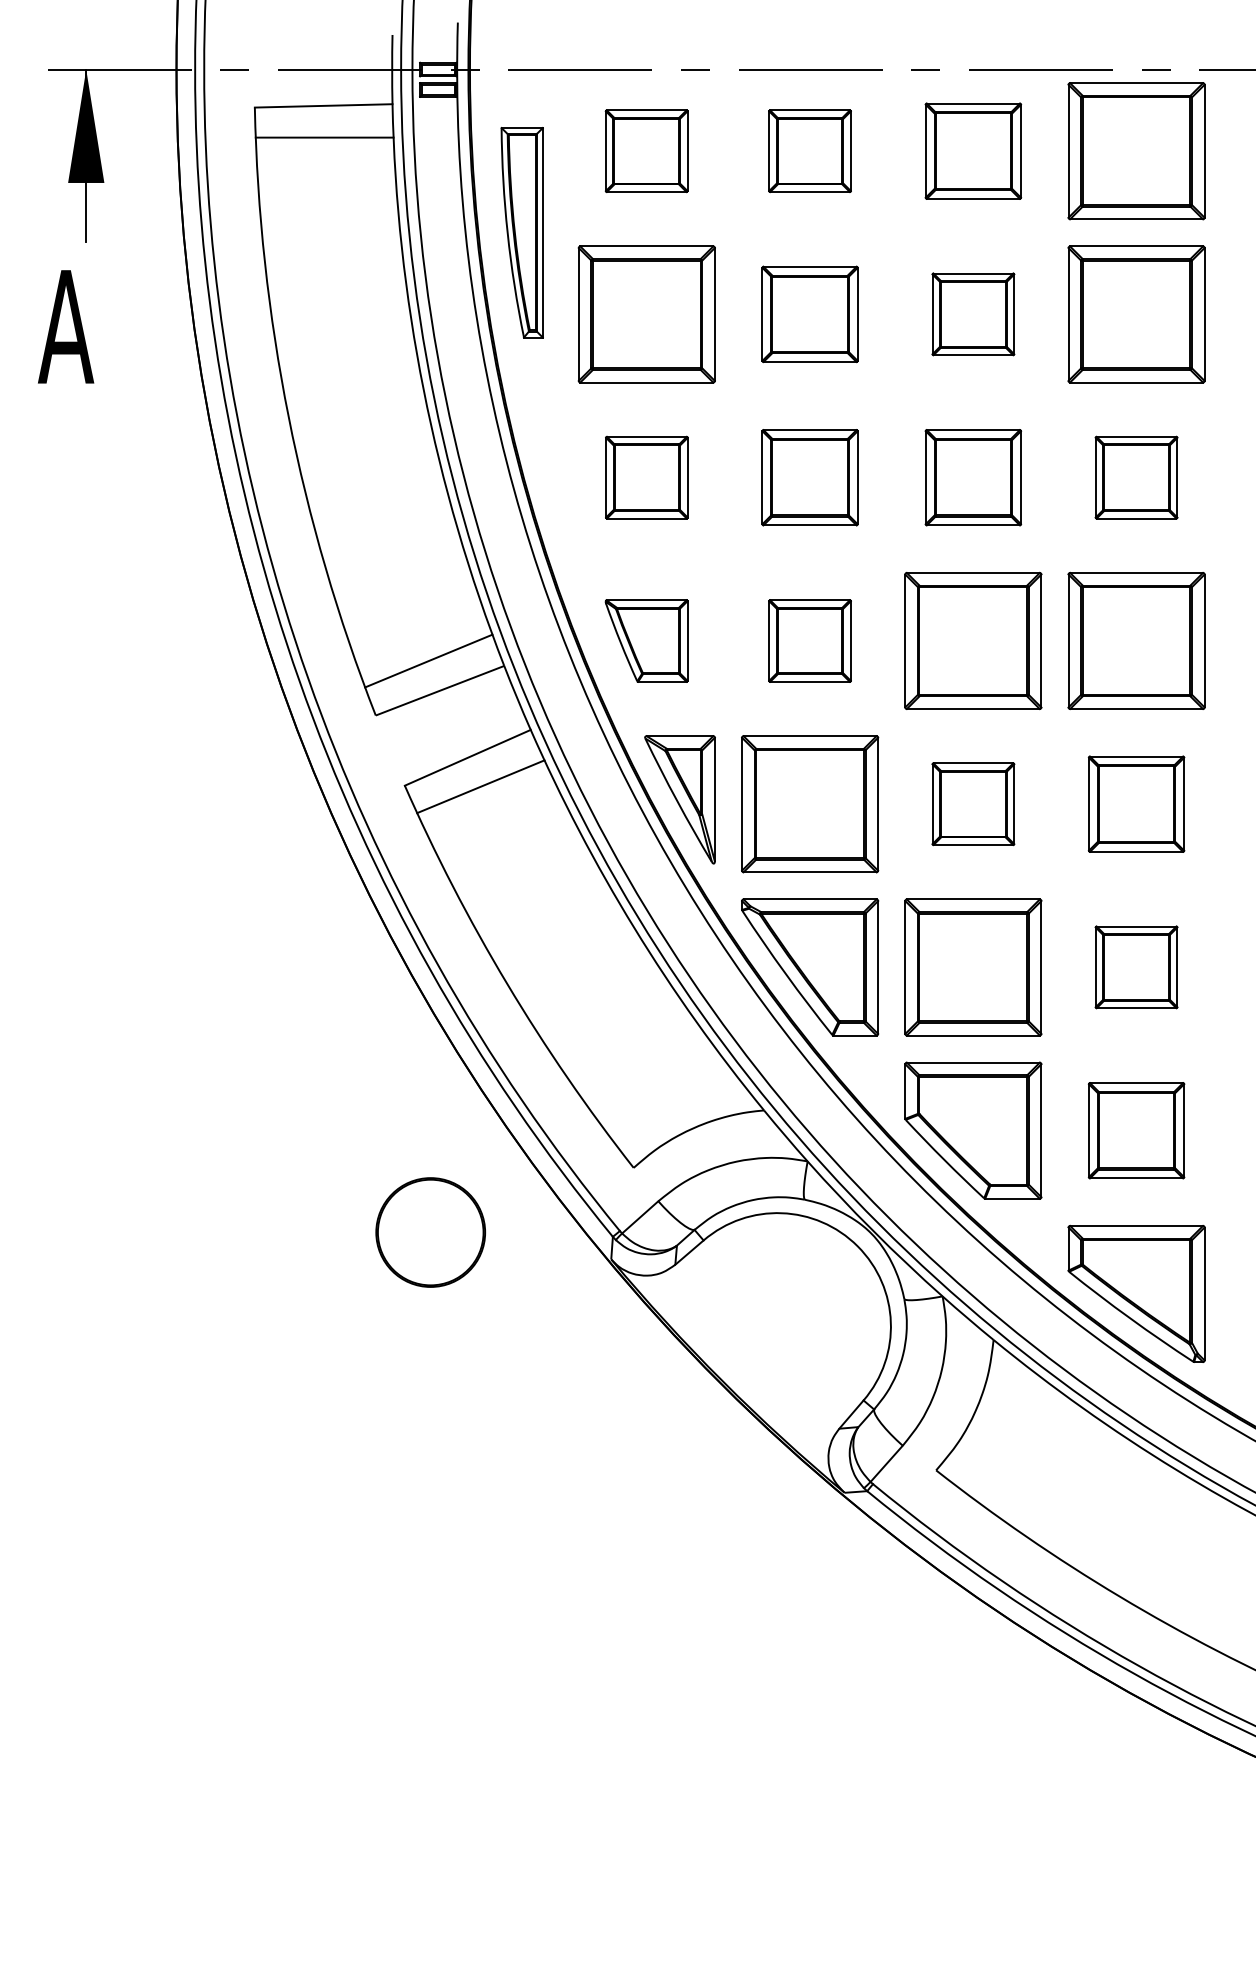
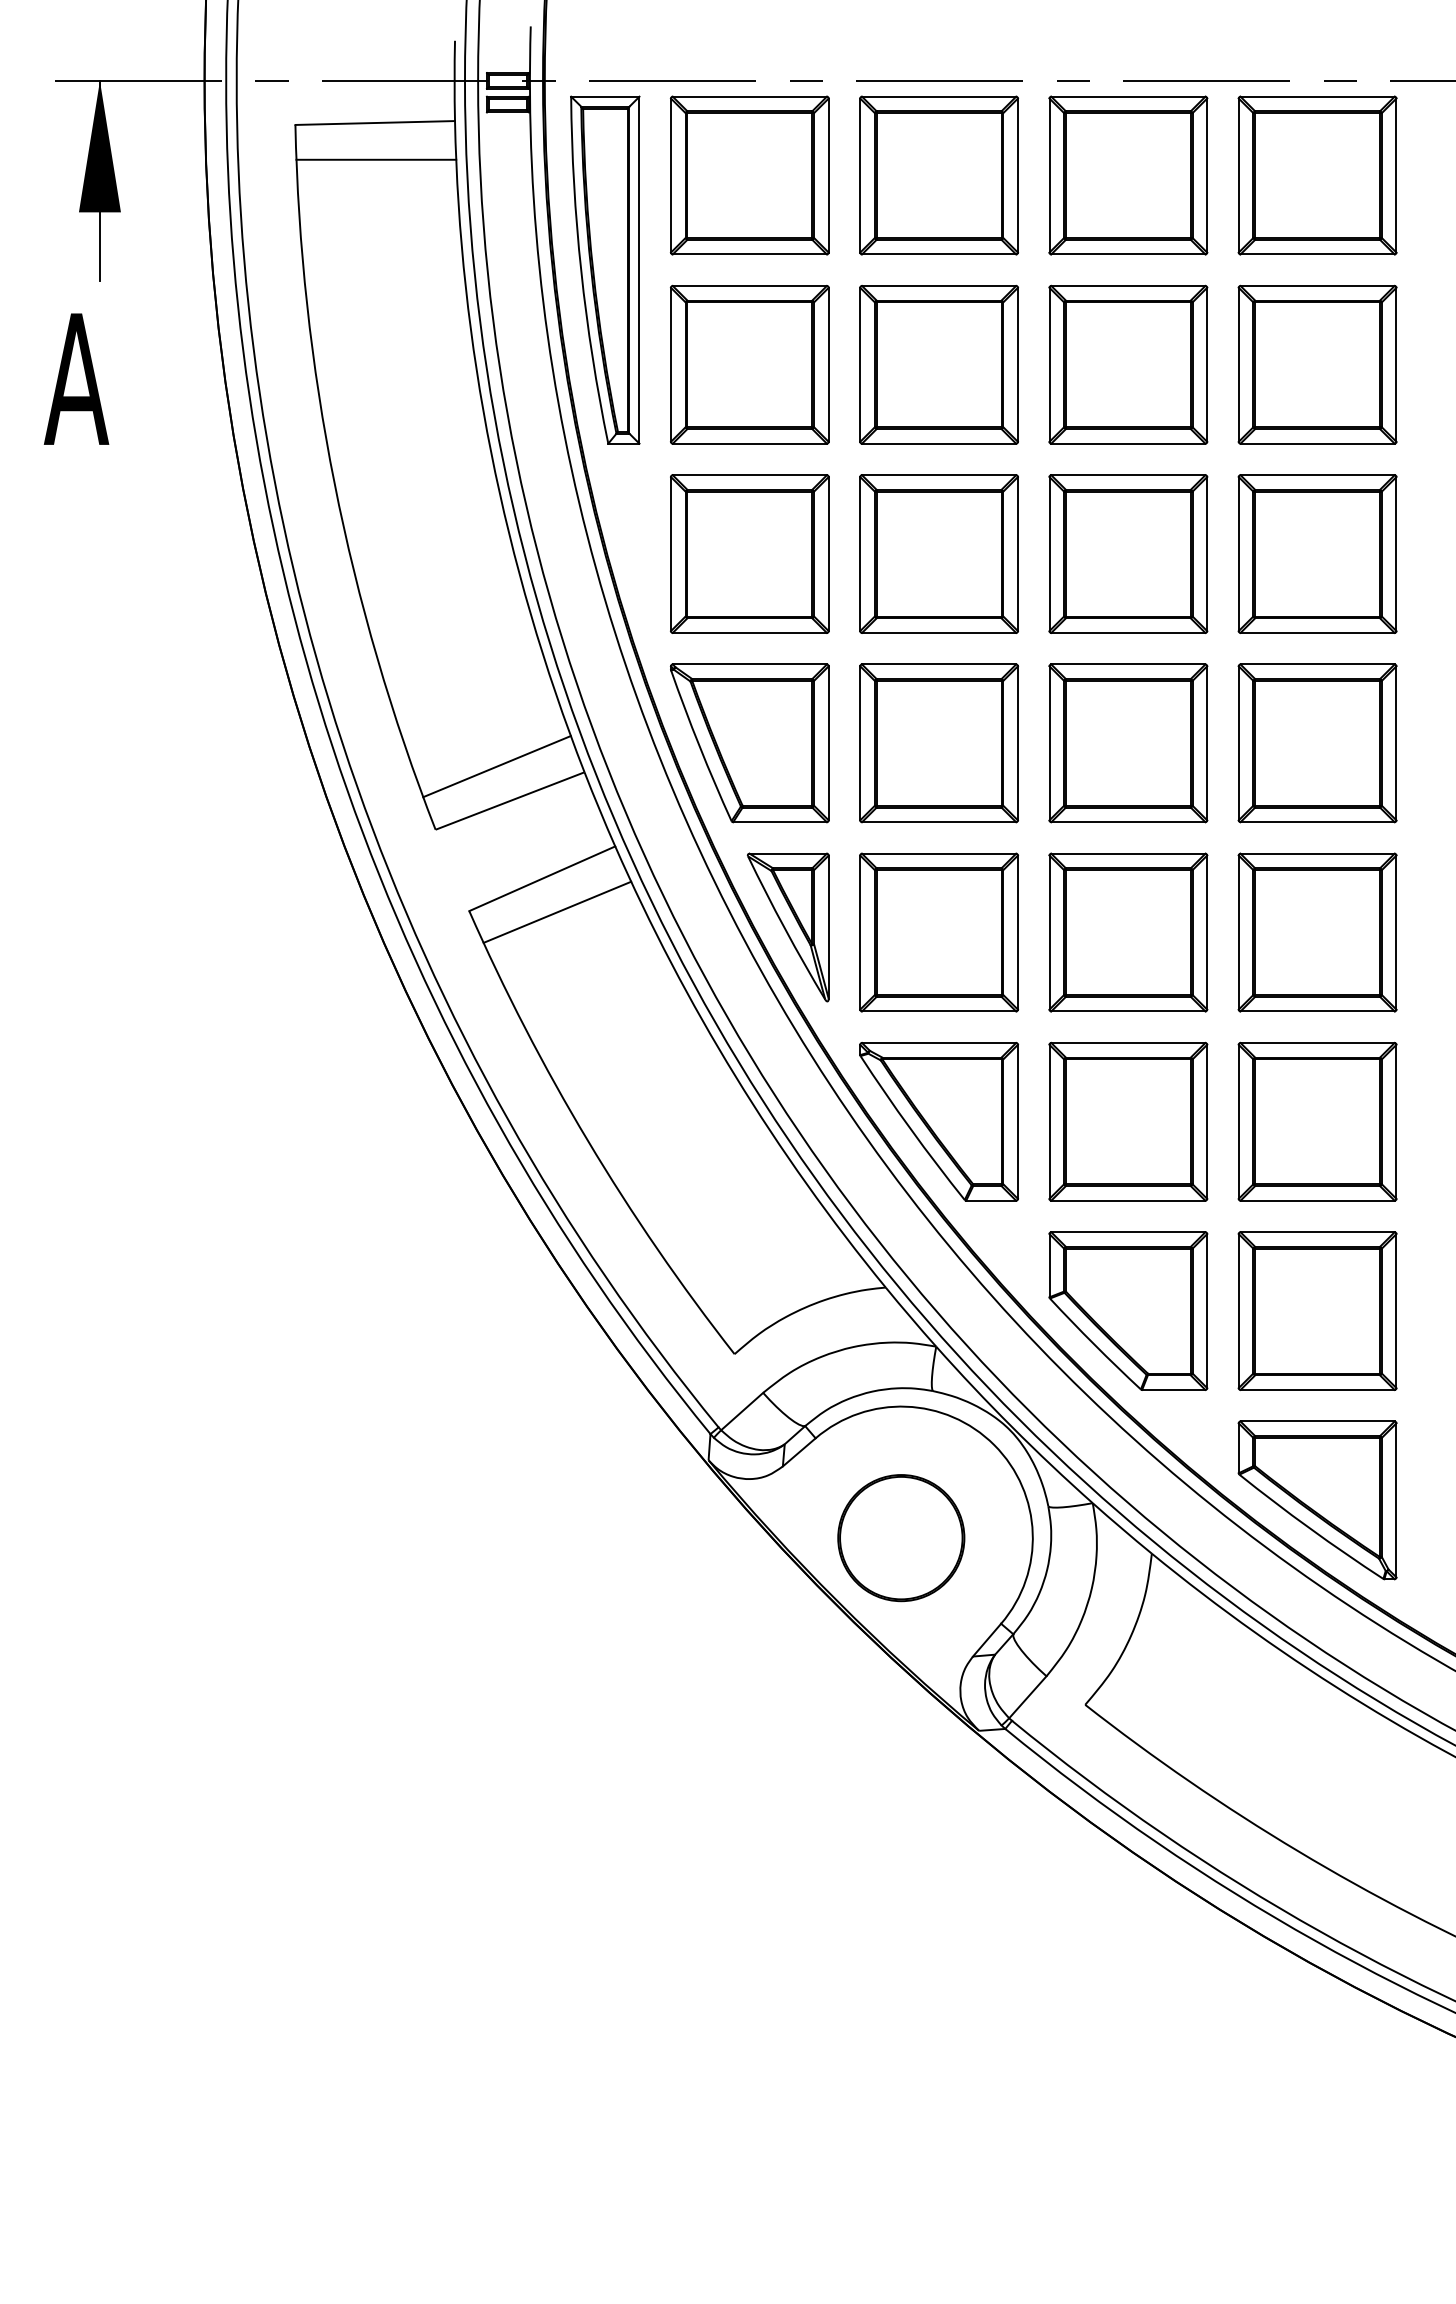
part: (646, 151) -> (749, 175), size x1.67
part: (809, 151) -> (938, 175), size x1.67
part: (973, 151) -> (1128, 175), size x1.43
part: (522, 232) -> (605, 269), size x1.43
part: (809, 314) -> (938, 364), size x1.43
part: (973, 314) -> (1128, 364), size x1.67
part: (646, 477) -> (749, 553), size x1.67
part: (809, 477) -> (938, 553), size x1.43
part: (973, 477) -> (1128, 553), size x1.43
part: (1136, 477) -> (1317, 553), size x1.67
part: (646, 641) -> (749, 743), size x1.67
part: (809, 641) -> (938, 743), size x1.67
part: (973, 804) -> (1128, 932), size x1.67
part: (1136, 804) -> (1317, 932), size x1.43
part: (1136, 967) -> (1317, 1121), size x1.67
part: (1136, 1130) -> (1317, 1310), size x1.43
part: (430, 1232) -> (901, 1538), moved

